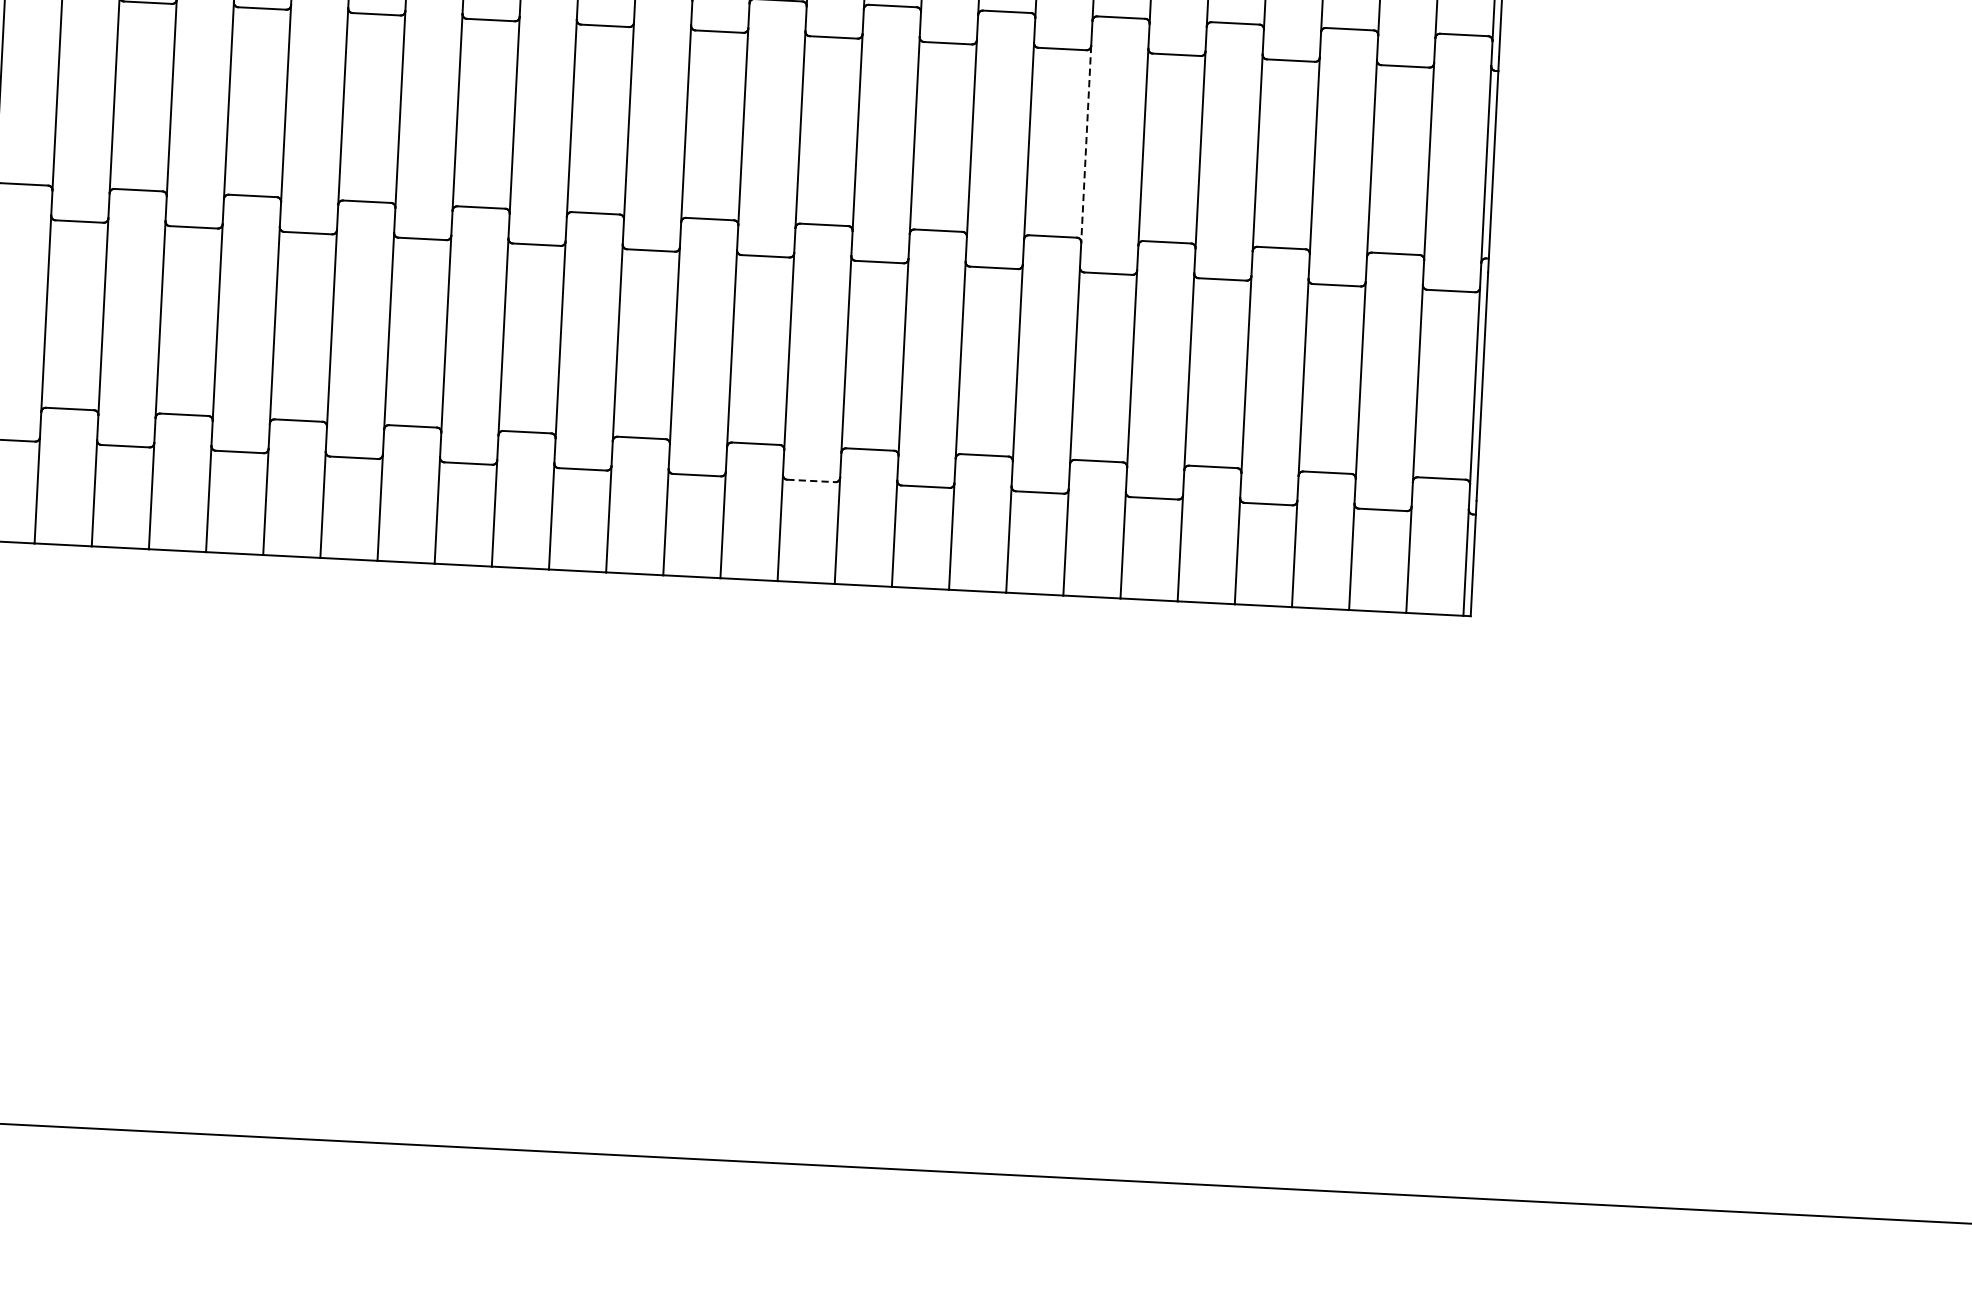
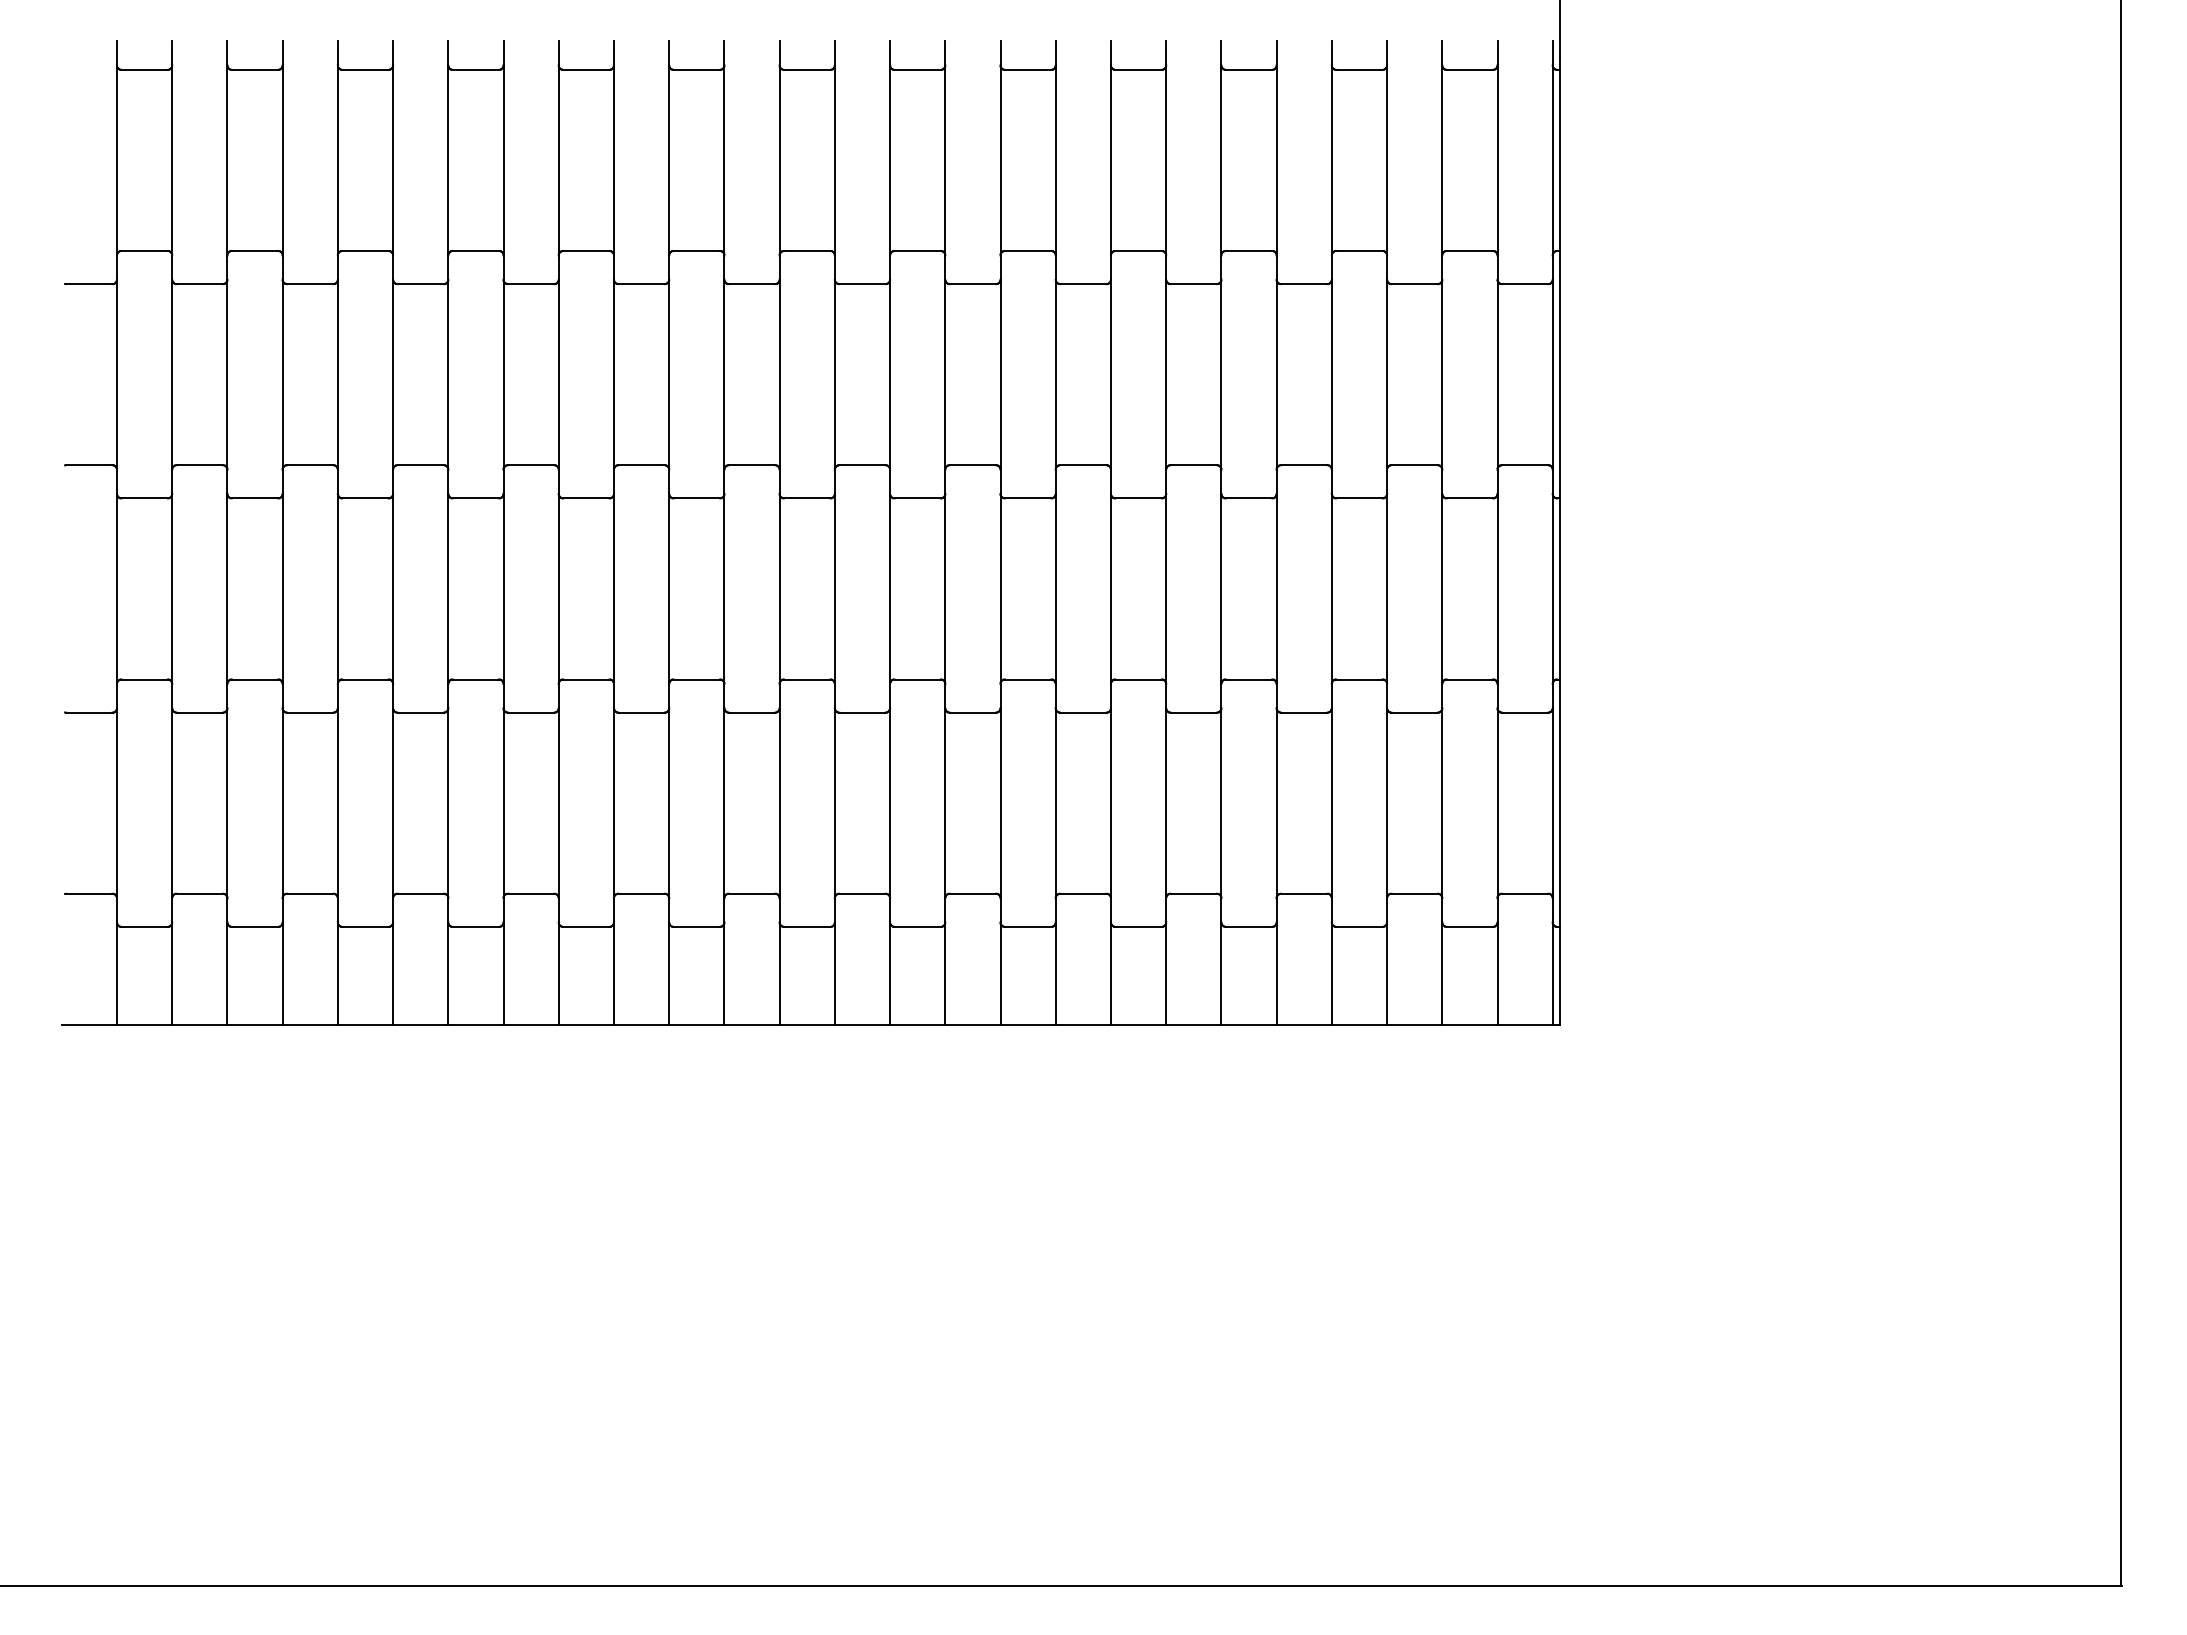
line: (1086, 144) -> (1166, 589), dashed -> solid
line: (812, 480) -> (918, 926), dashed -> solid

